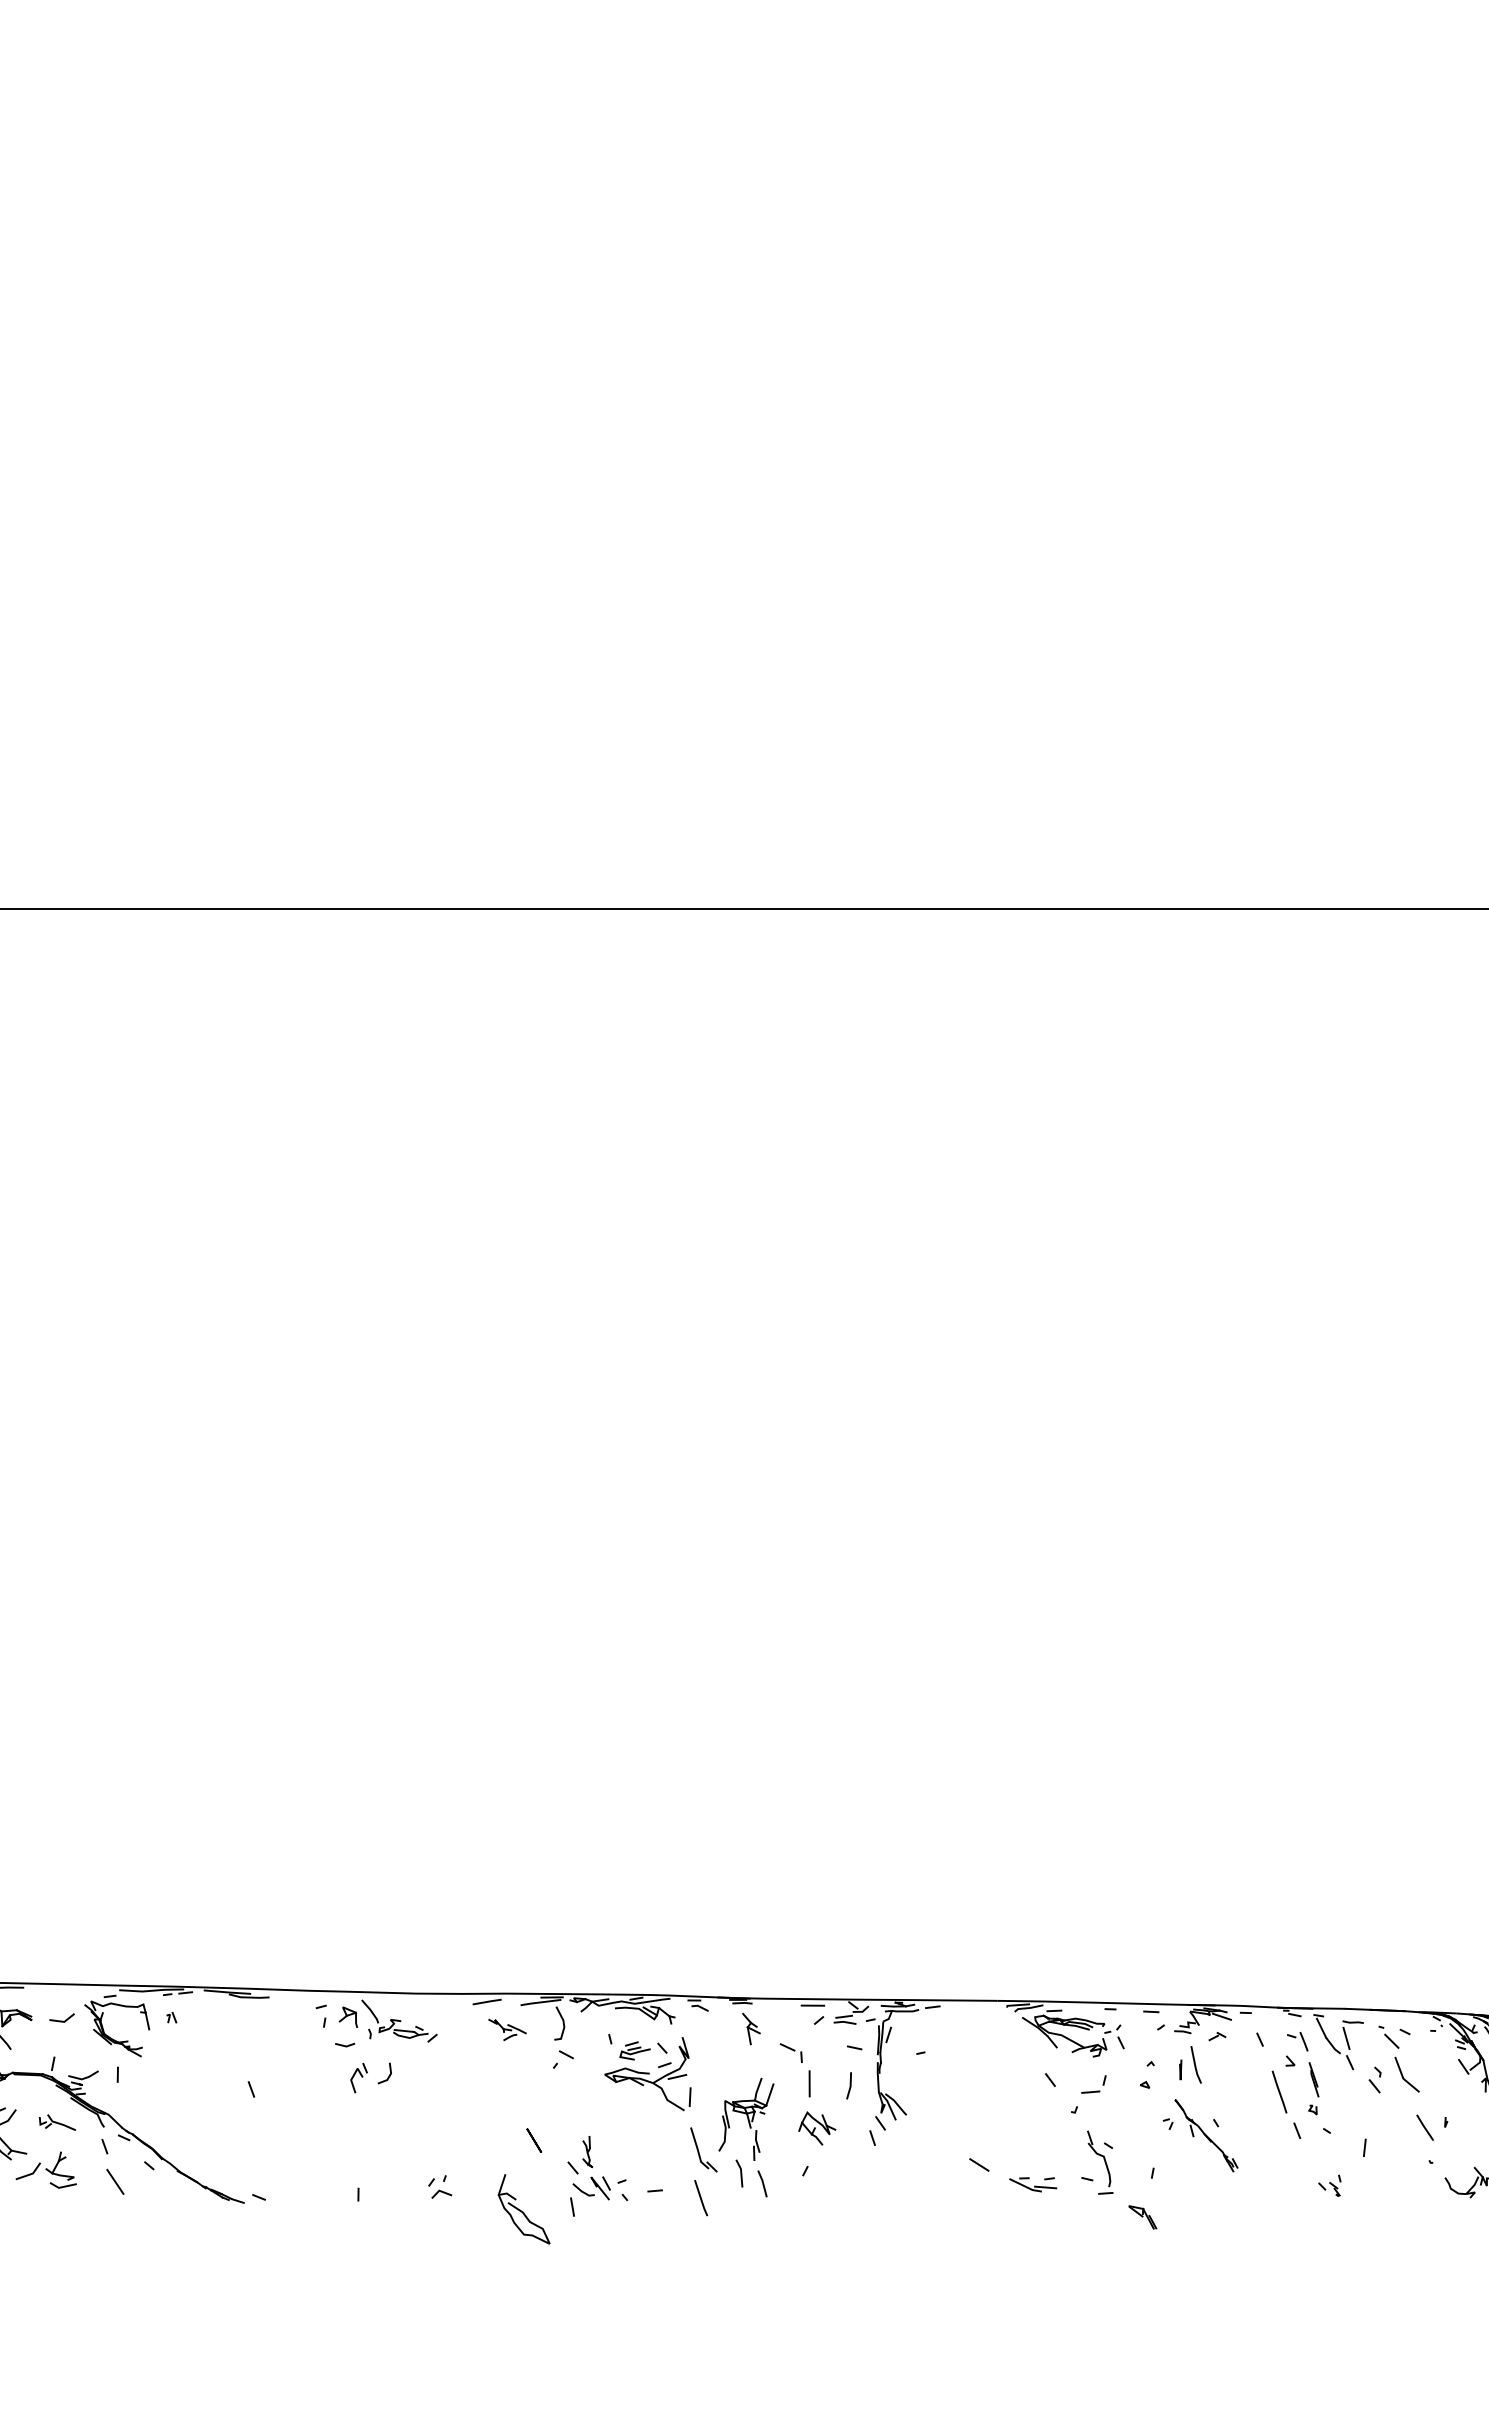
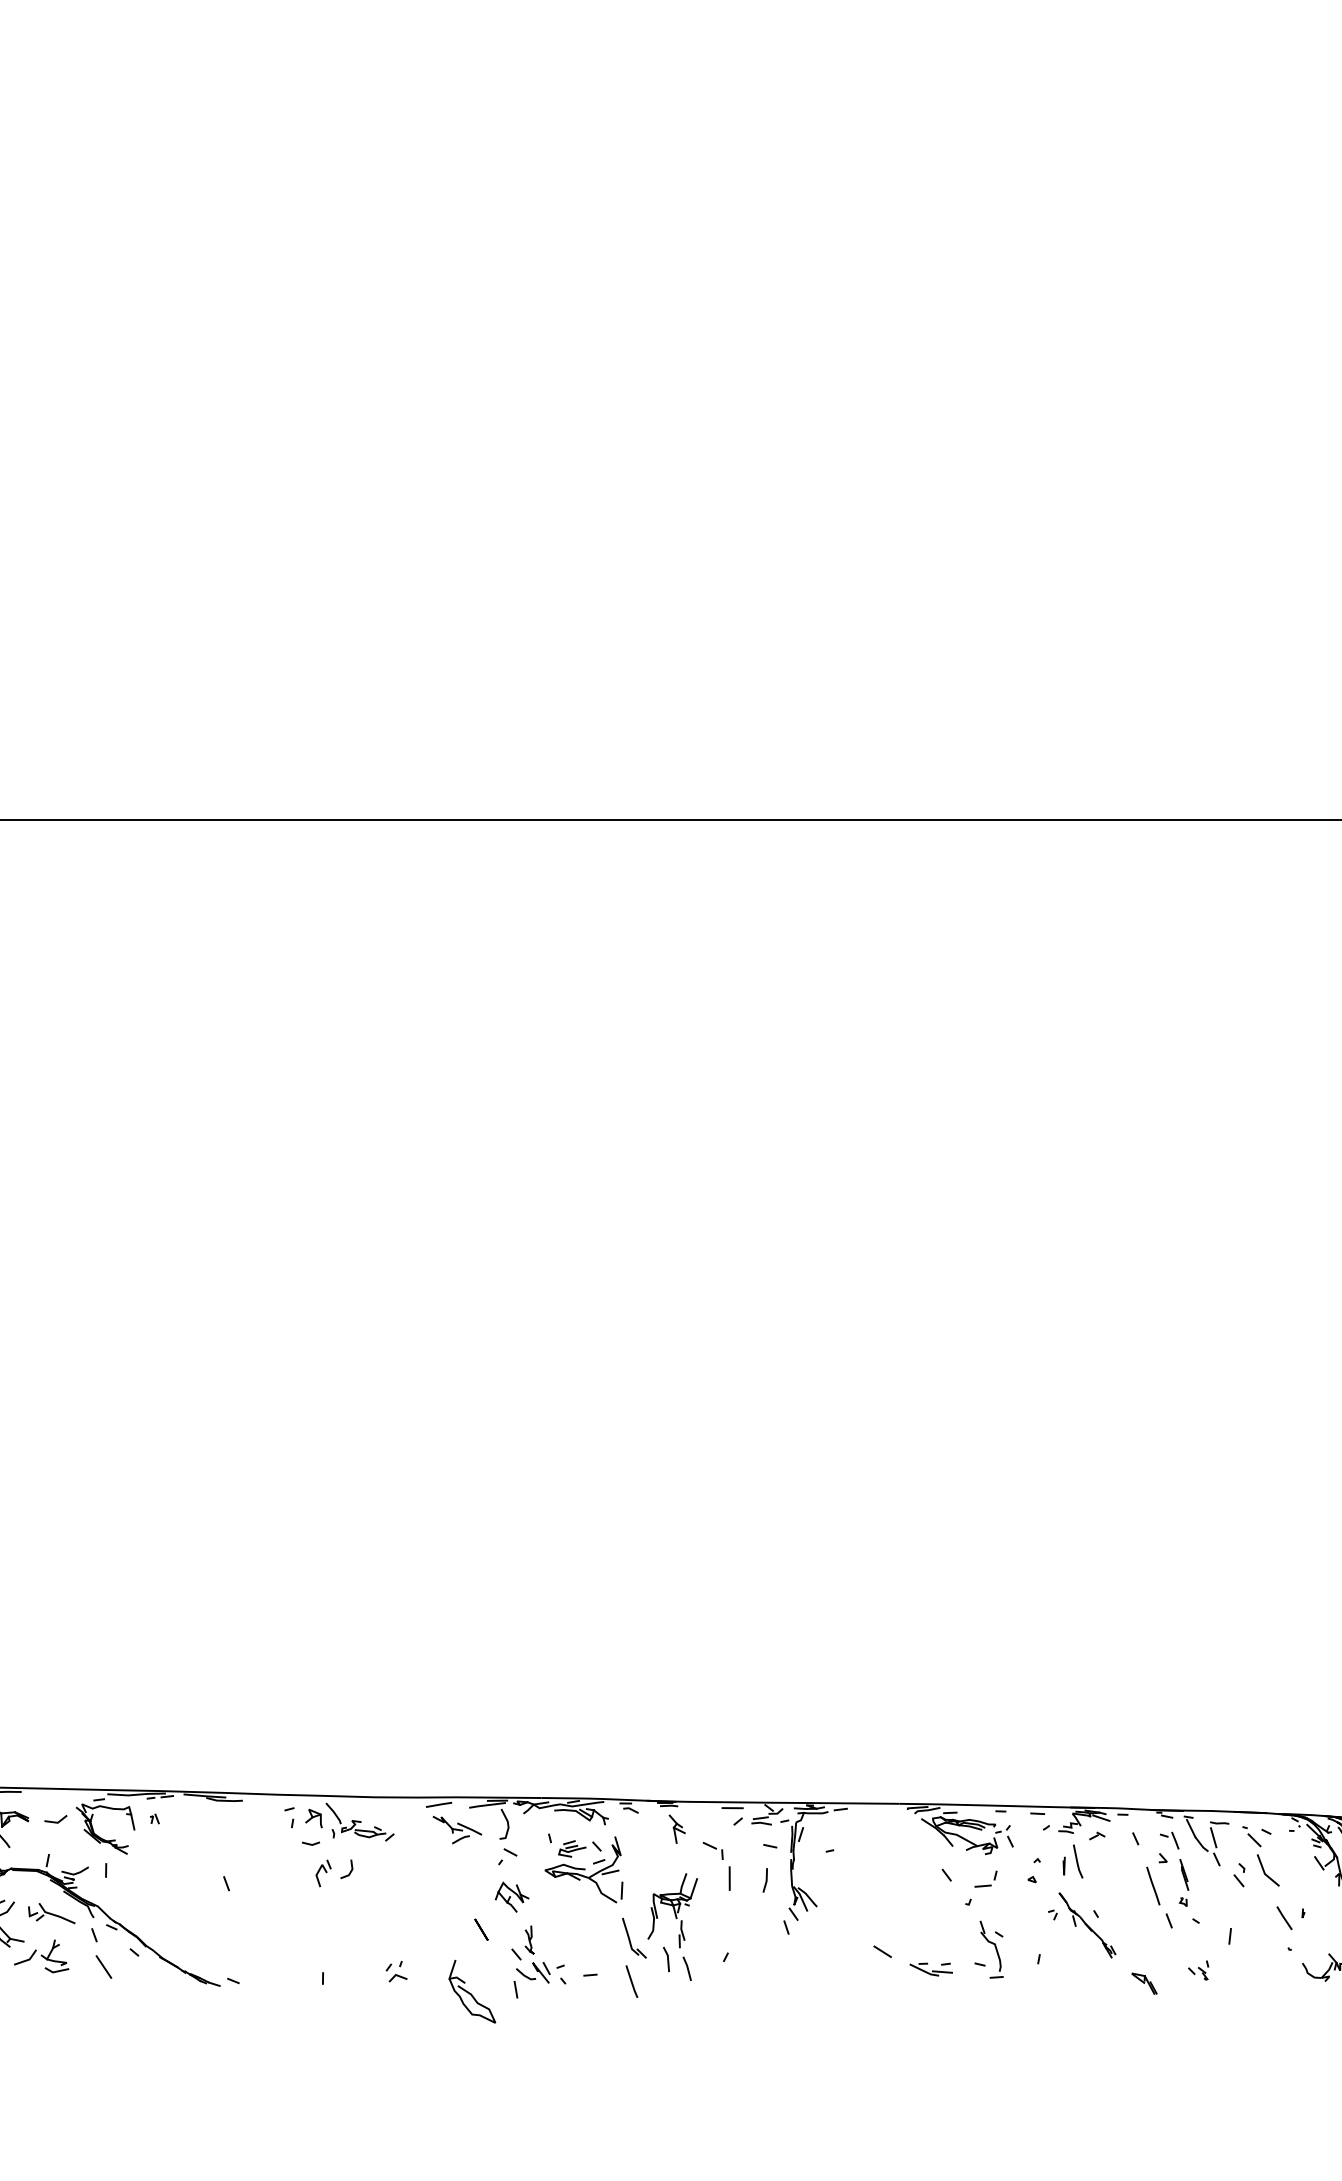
part: (507, 2029) -> (457, 1829), size x1.43
part: (57, 2122) -> (51, 1913), size x1.43
part: (817, 2128) -> (512, 1897), moved
part: (1142, 2217) -> (1144, 1983), moved

